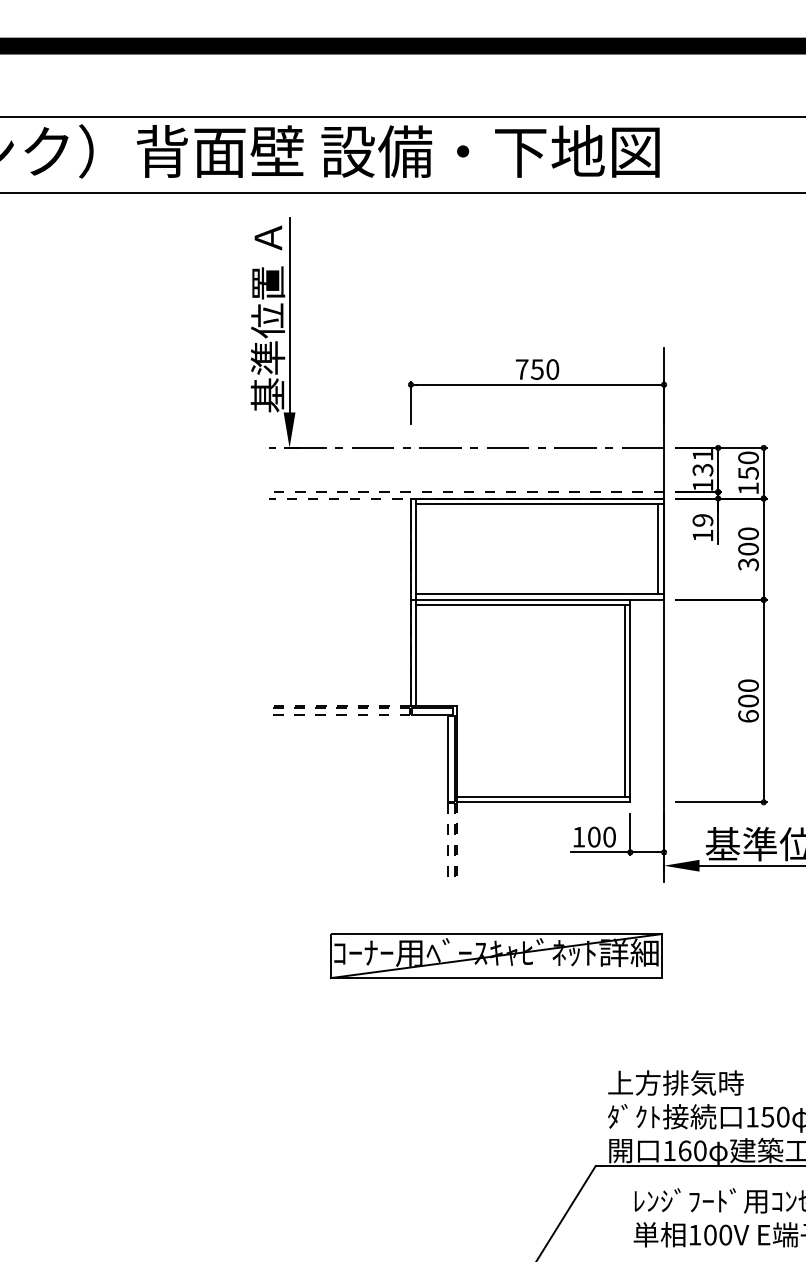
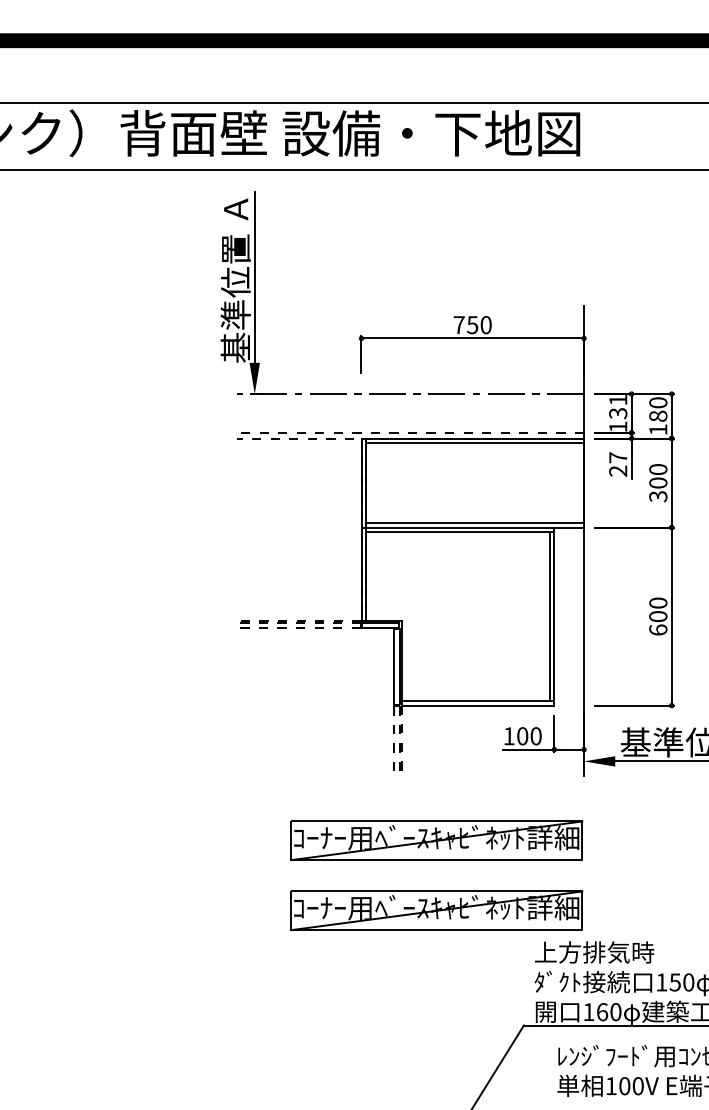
text: (748, 473) -> (658, 416), 150 -> 180
text: (703, 528) -> (618, 464), 19 -> 27
line: (657, 548) -> (578, 482), removed
part: (496, 1035) -> (436, 910), added

